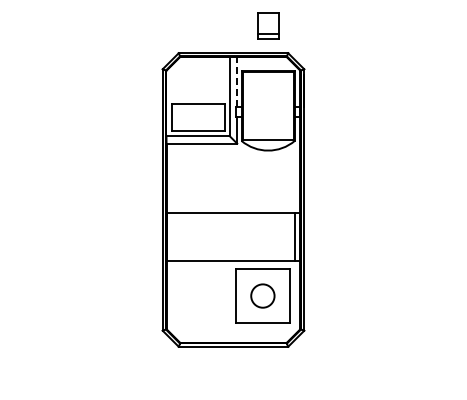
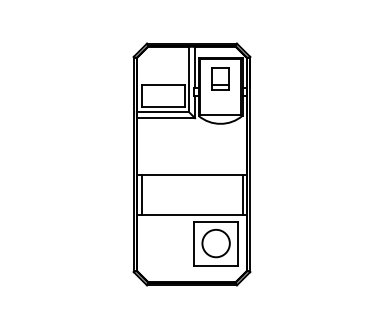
part: (268, 25) -> (220, 78), moved
line: (237, 81) -> (195, 67), dashed -> solid
line: (172, 237) -> (141, 195), added
circle: (262, 295) -> (215, 243), size x1.43

